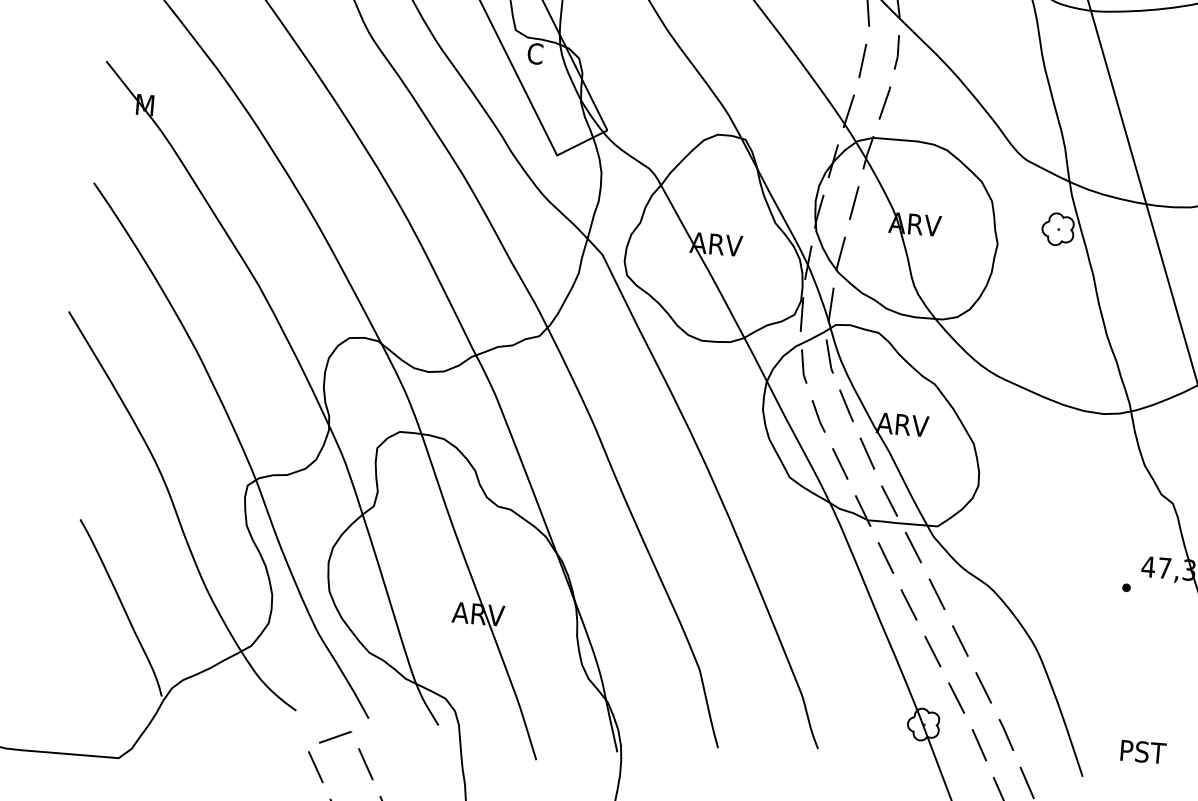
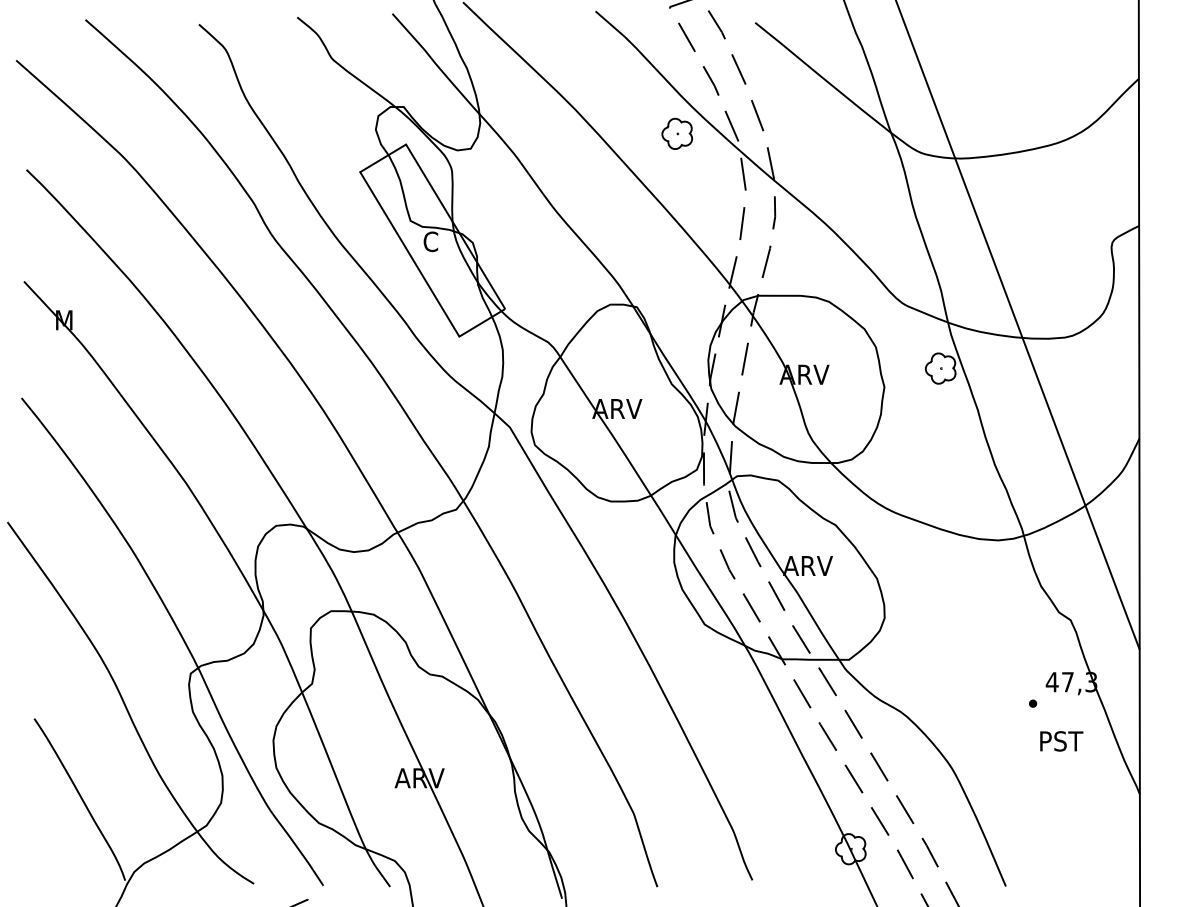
text: (1143, 752) -> (1061, 741), moved

